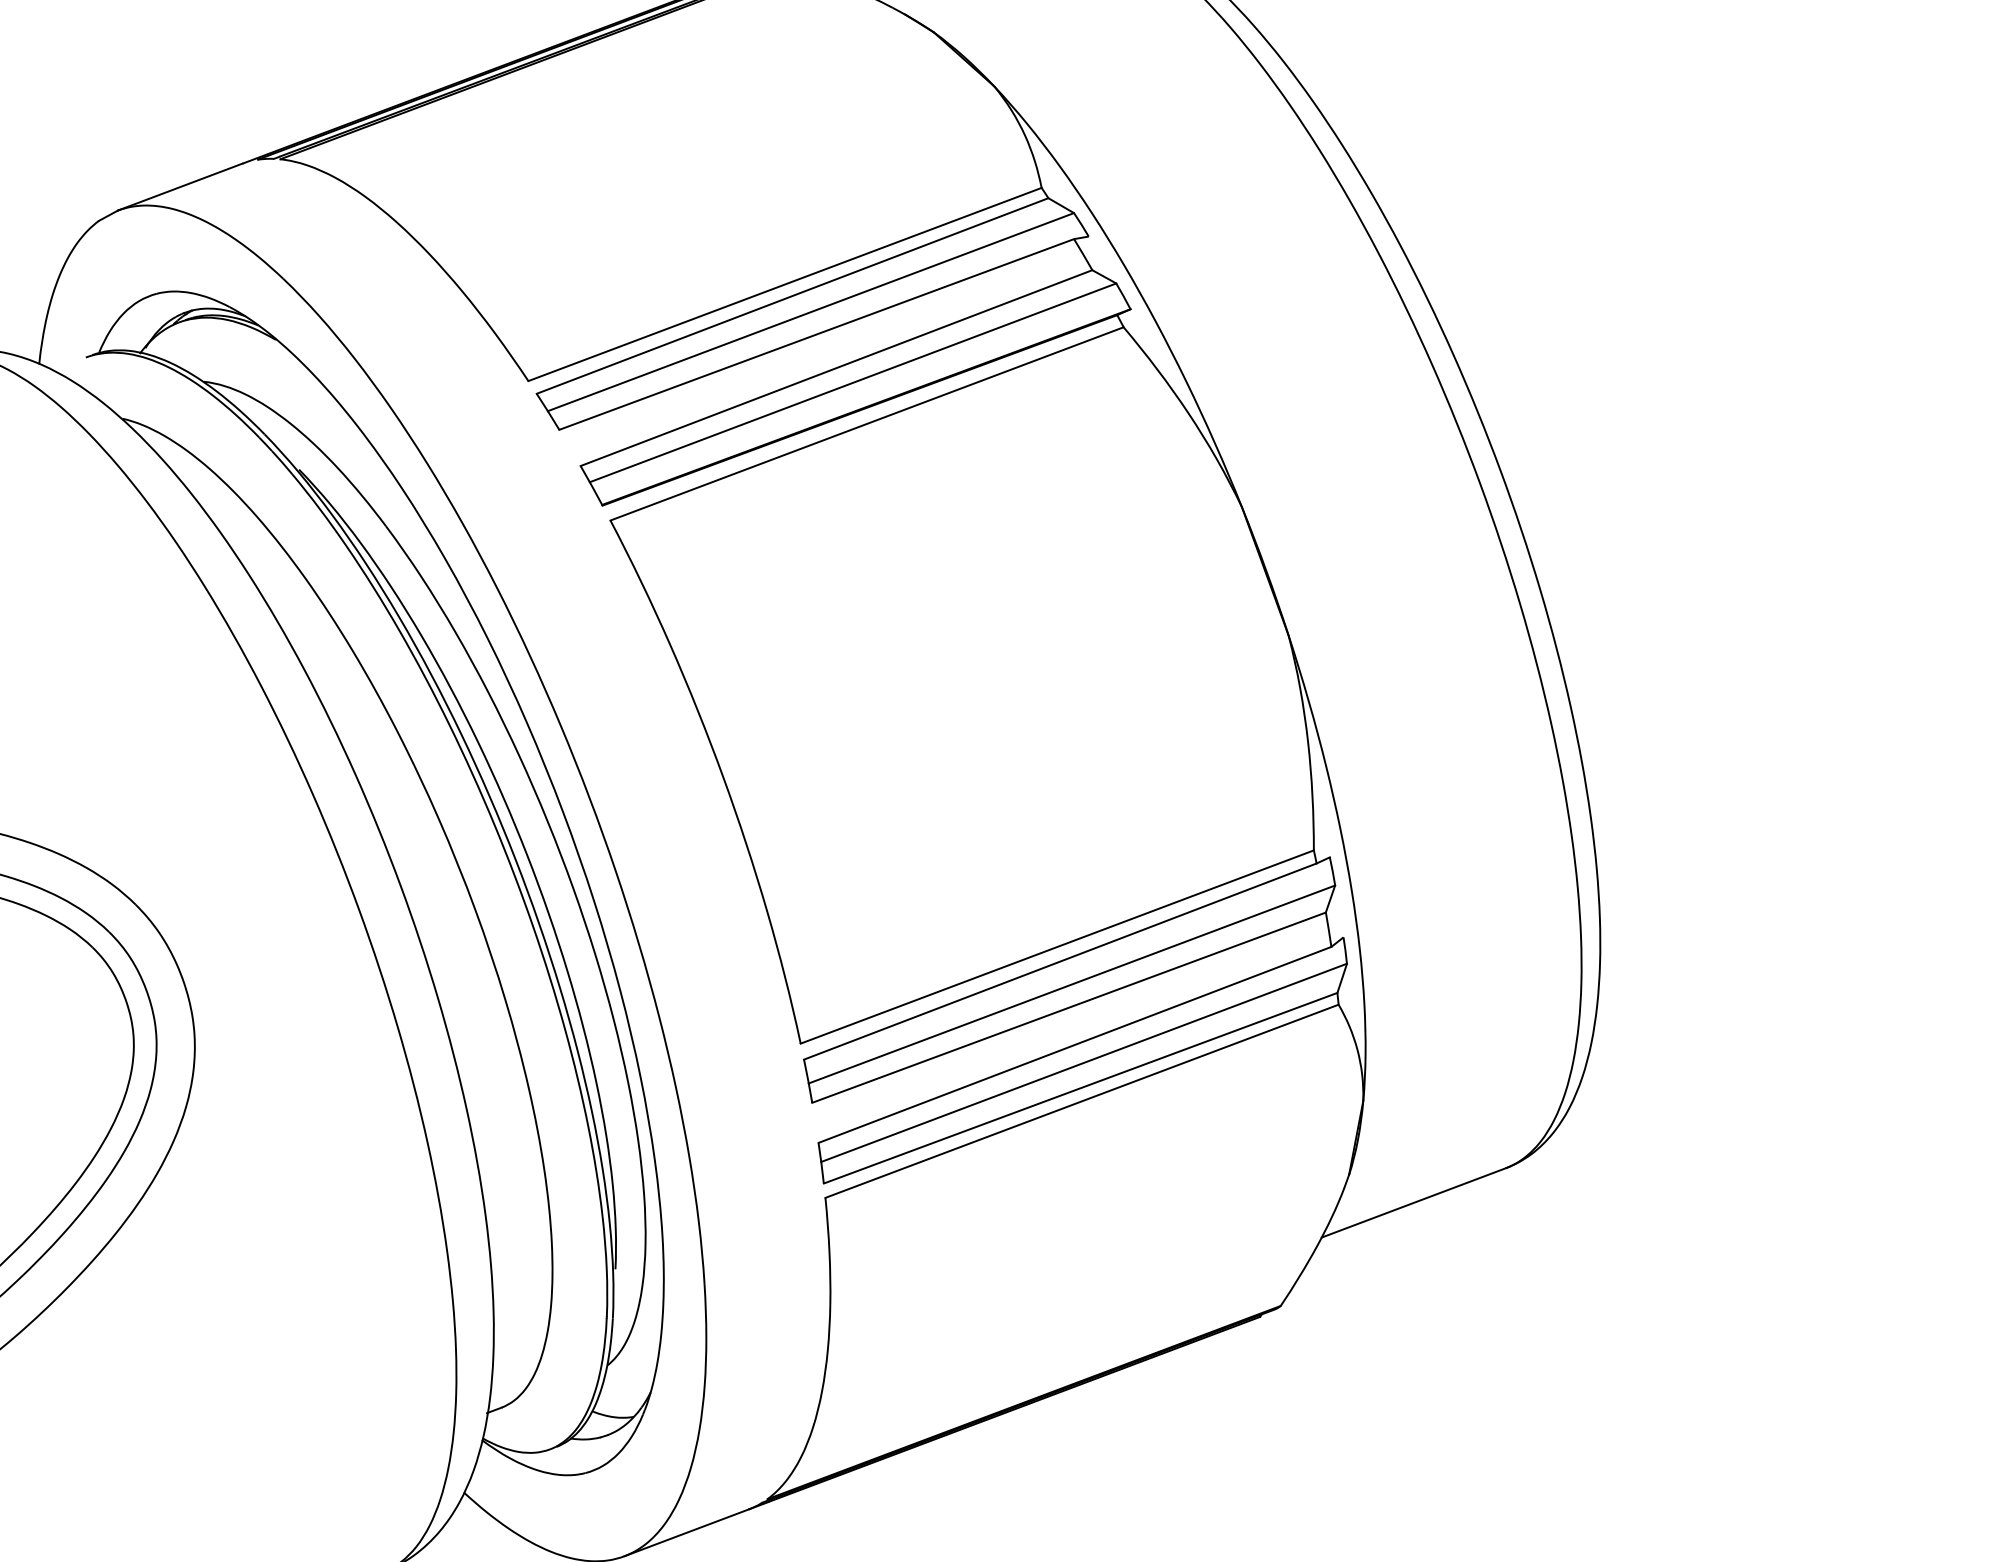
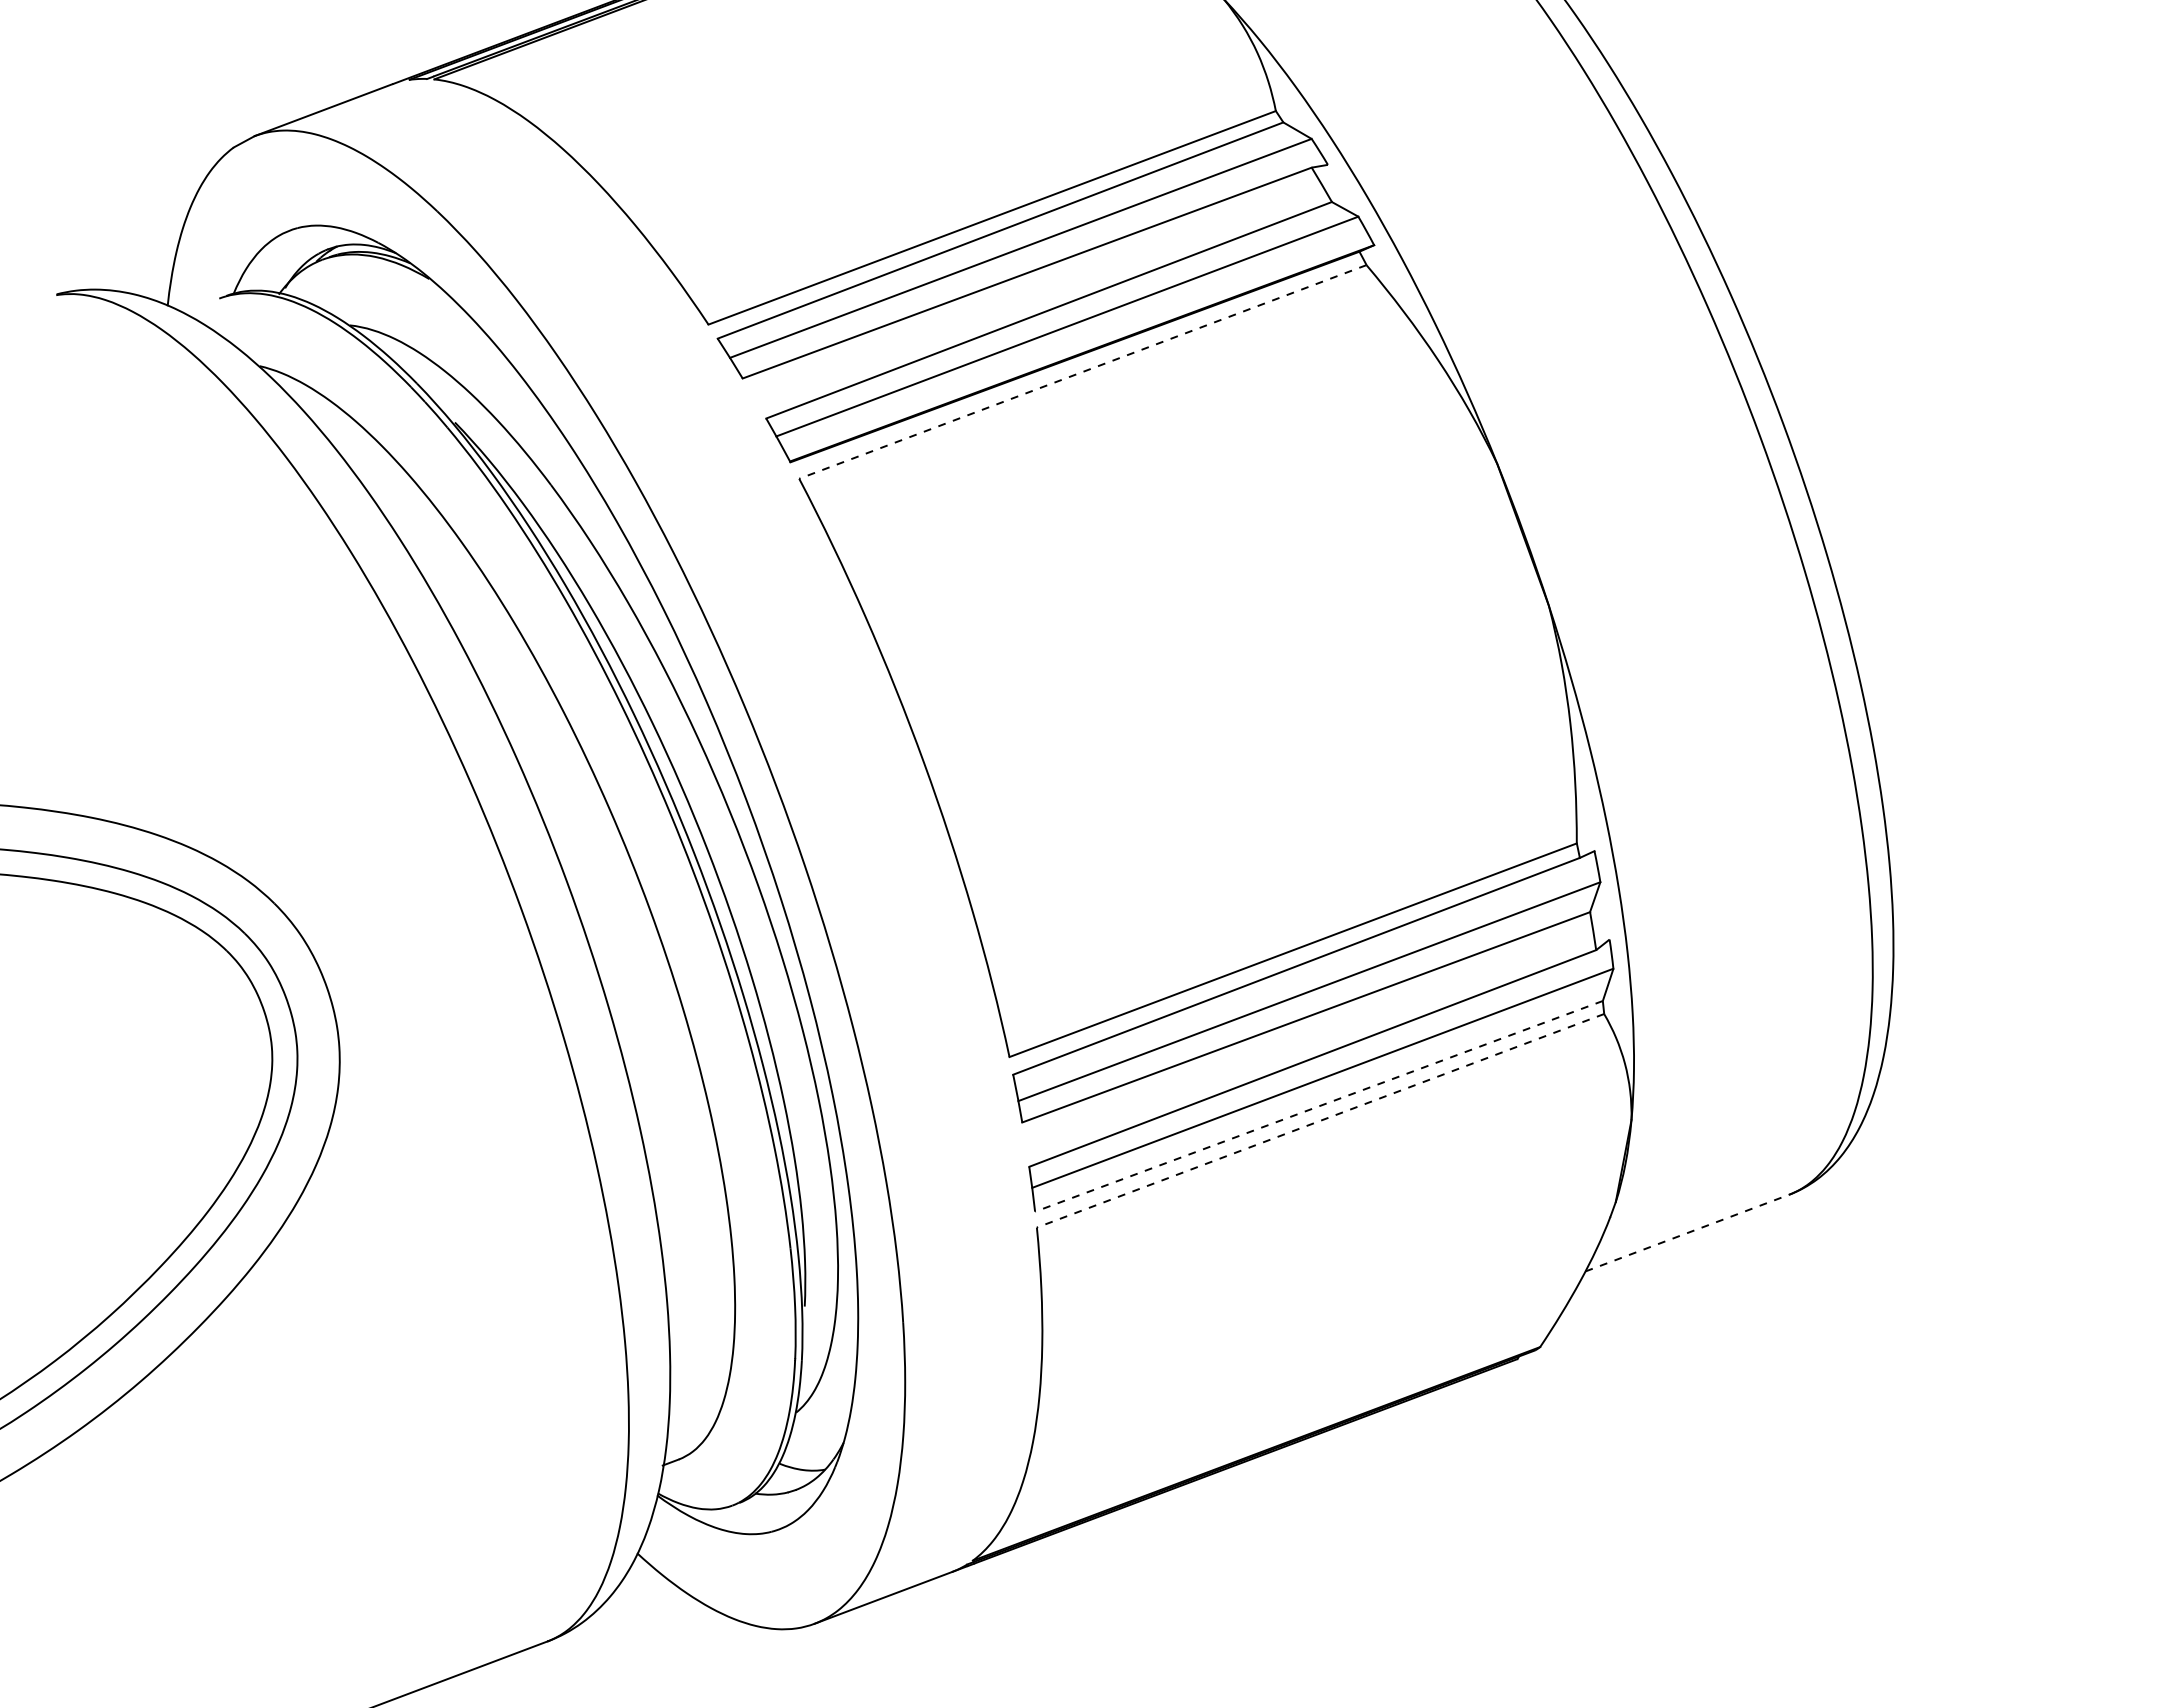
line: (866, 424) -> (1082, 372), solid -> dashed
line: (1080, 1088) -> (1318, 1106), solid -> dashed
line: (1081, 1101) -> (1319, 1121), solid -> dashed
line: (1414, 1202) -> (1688, 1232), solid -> dashed

